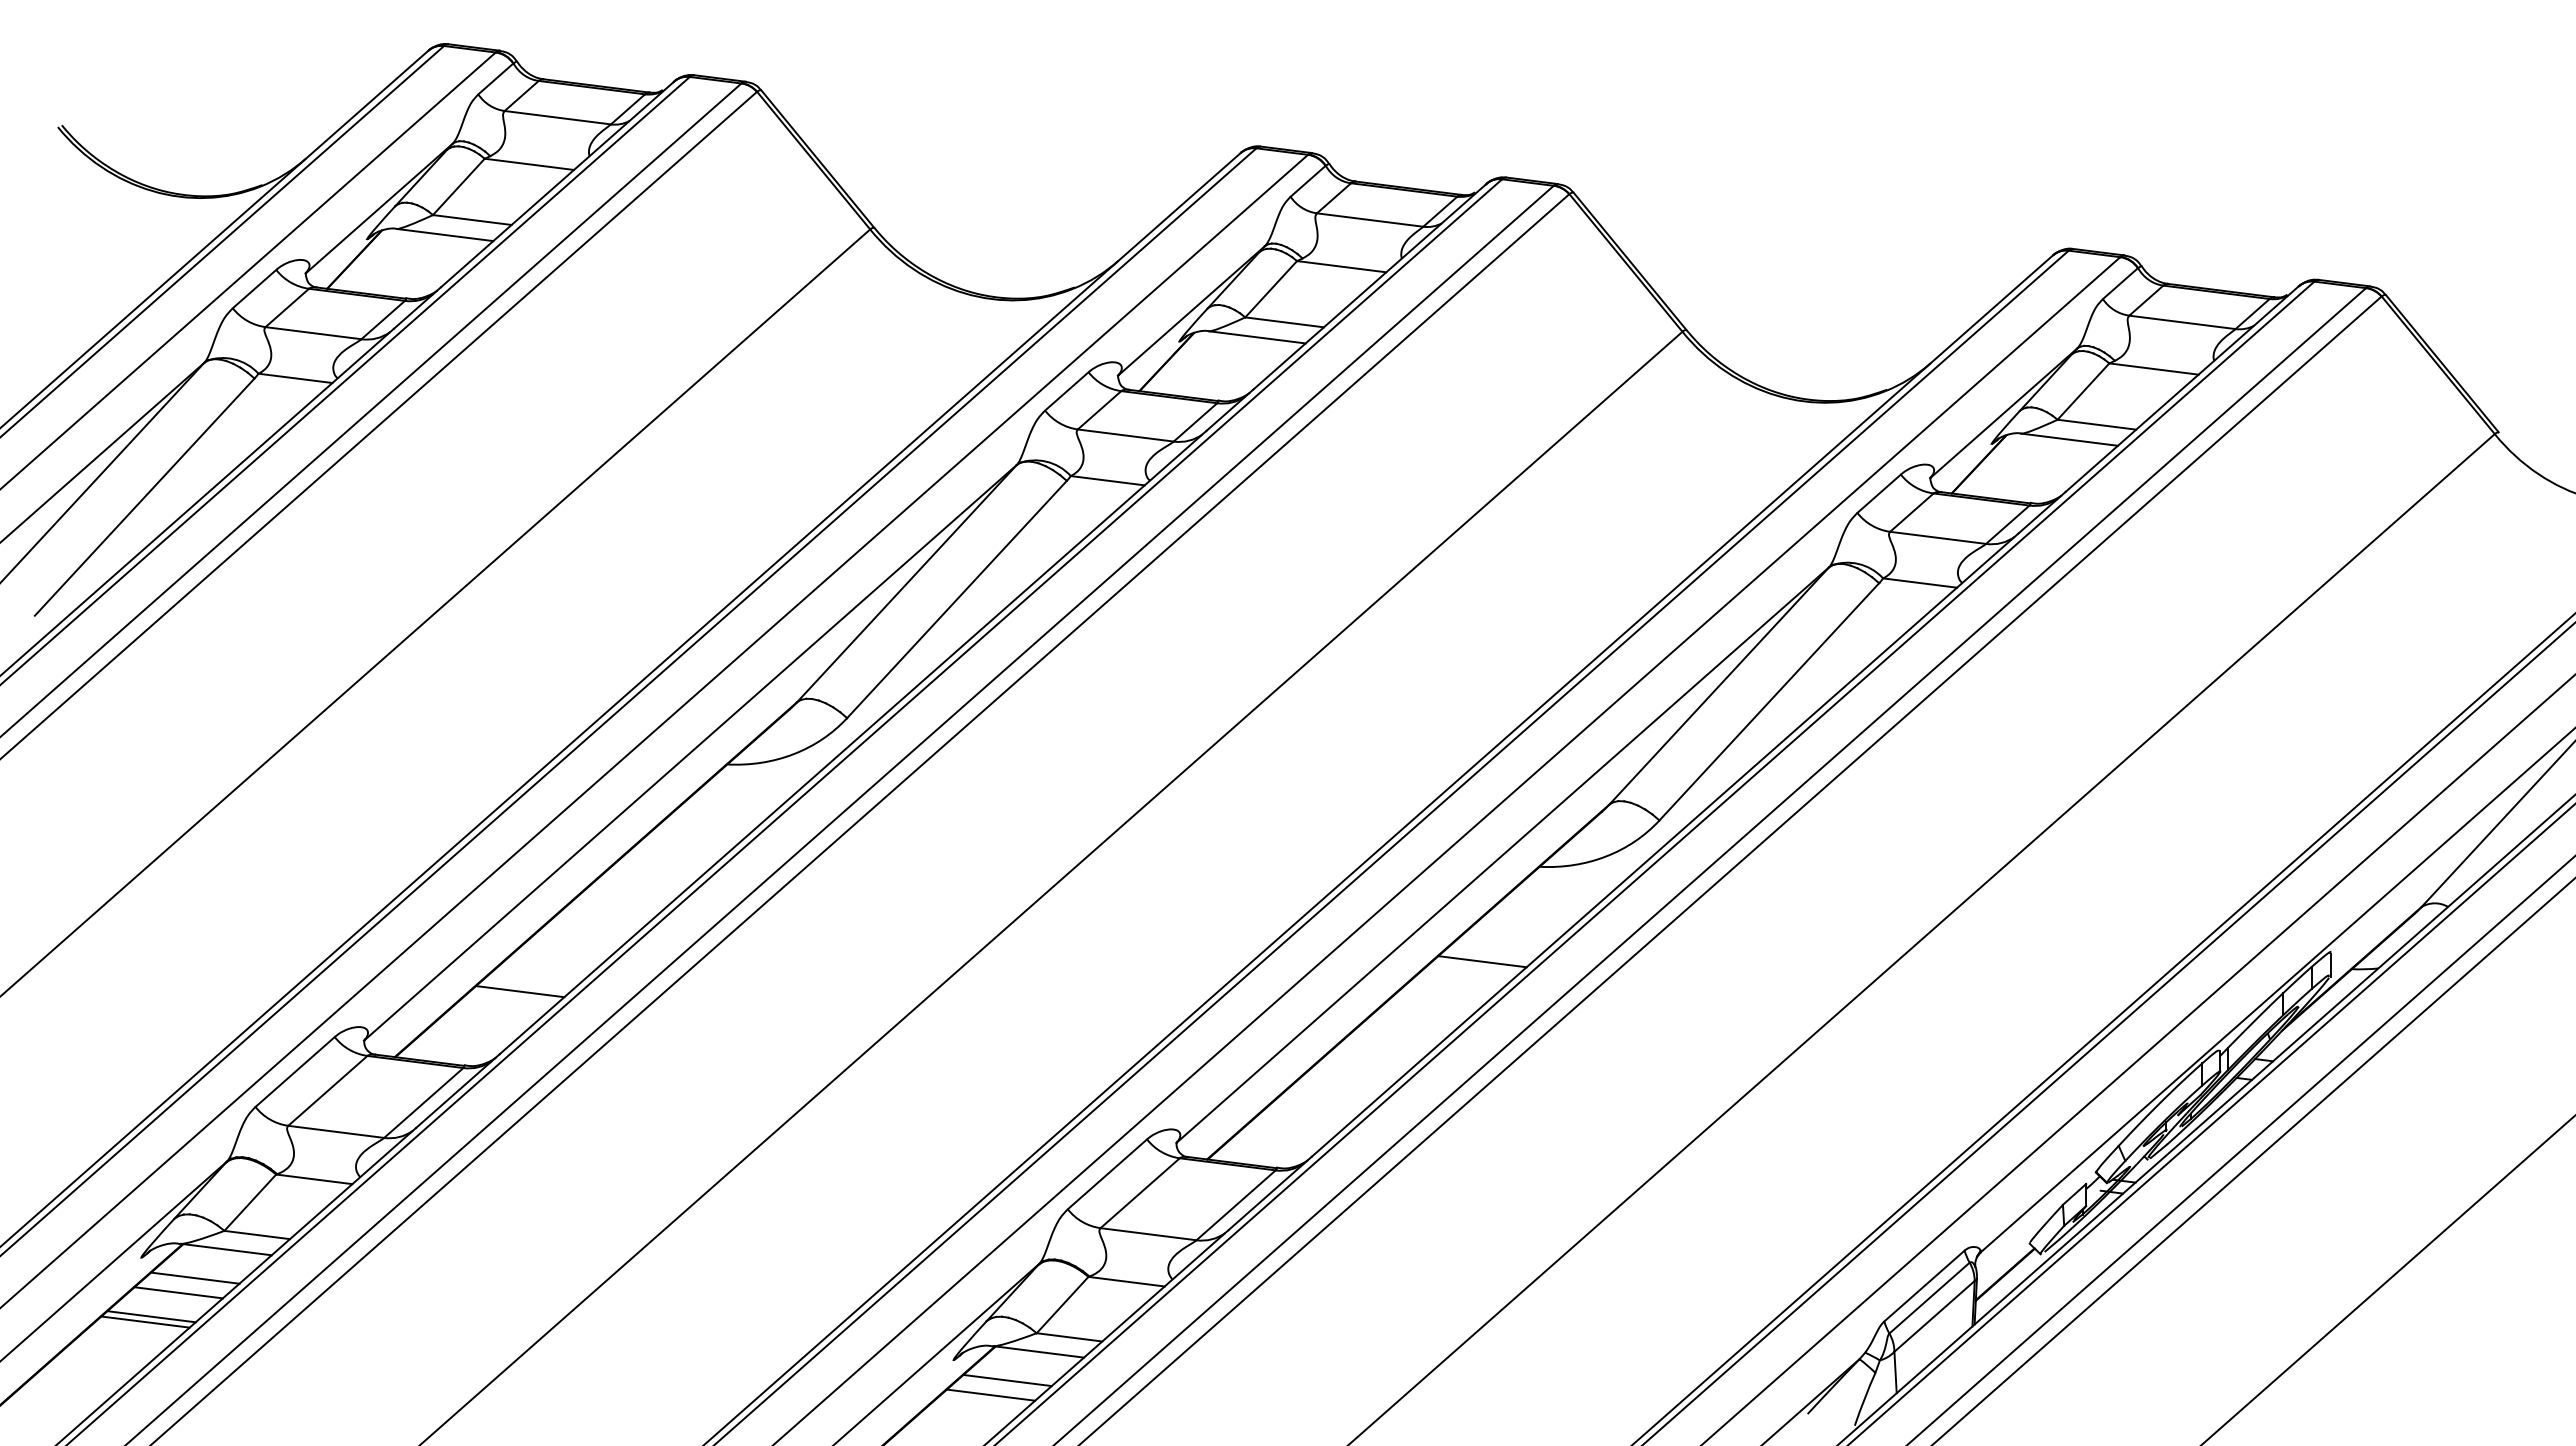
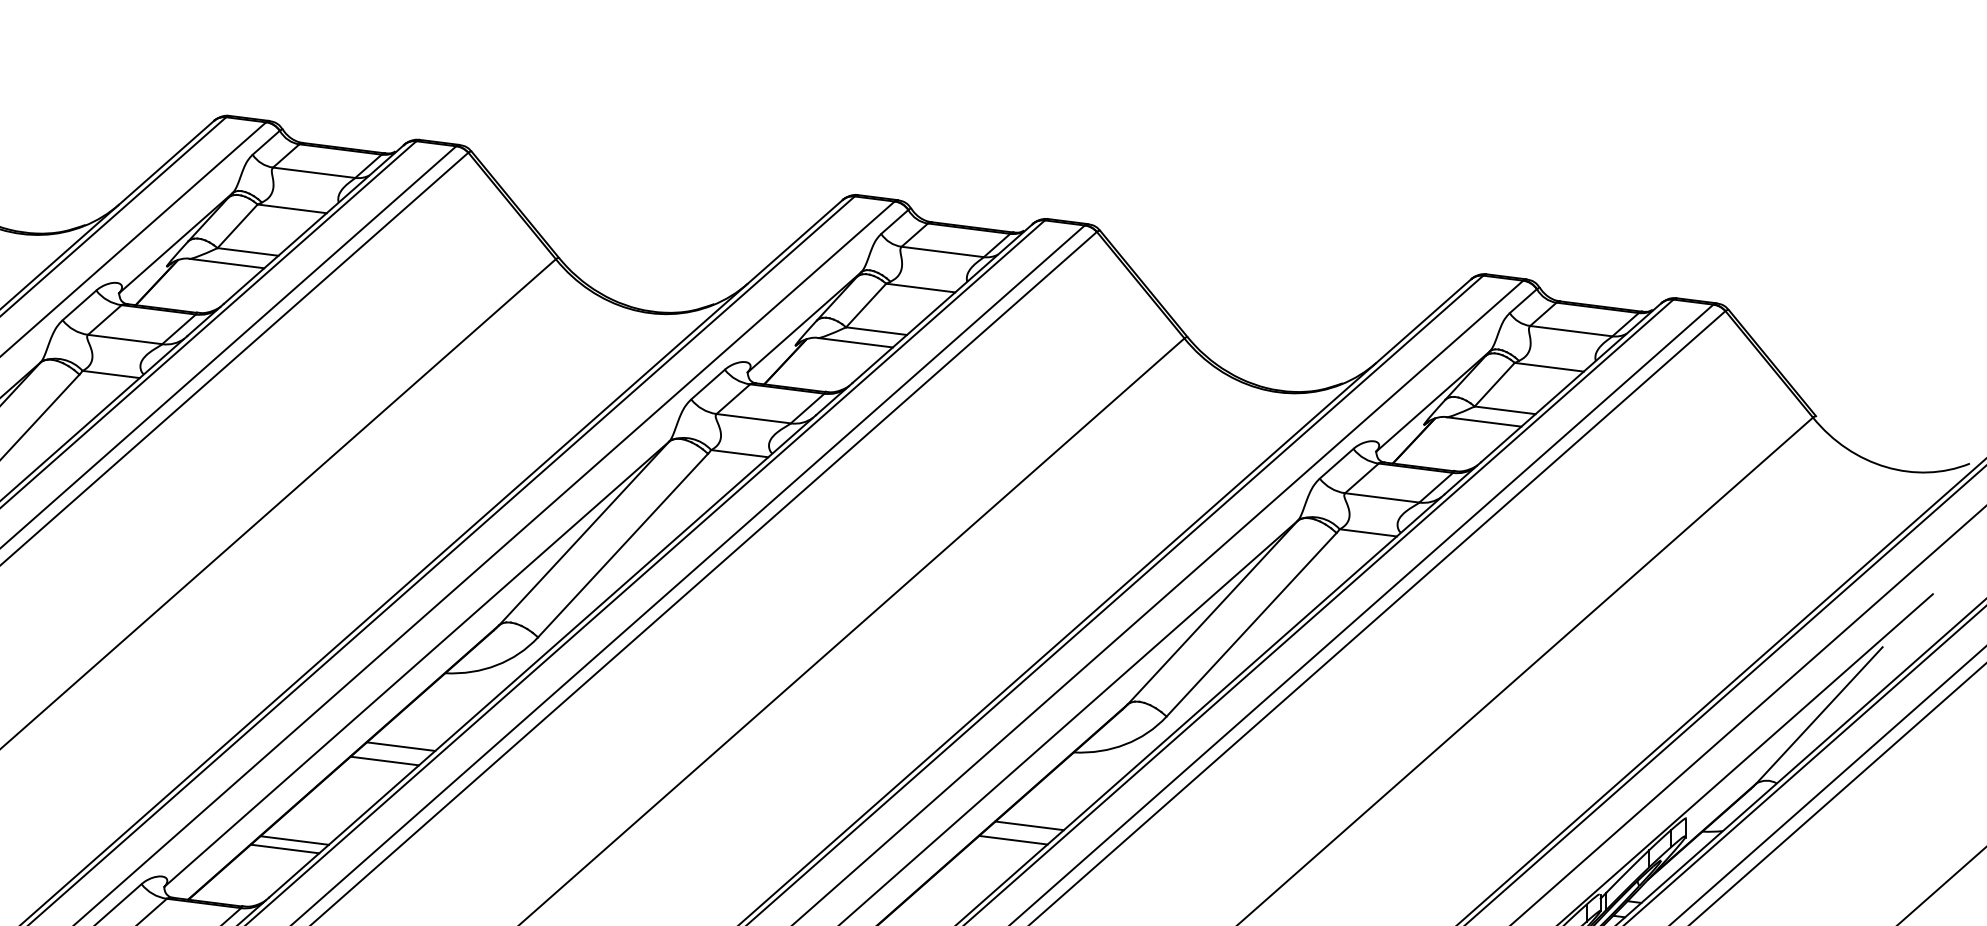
line: (670, 858) -> (401, 746), added
line: (649, 877) -> (385, 760), added
line: (1461, 979) -> (1013, 839), added
line: (532, 980) -> (294, 840), added

